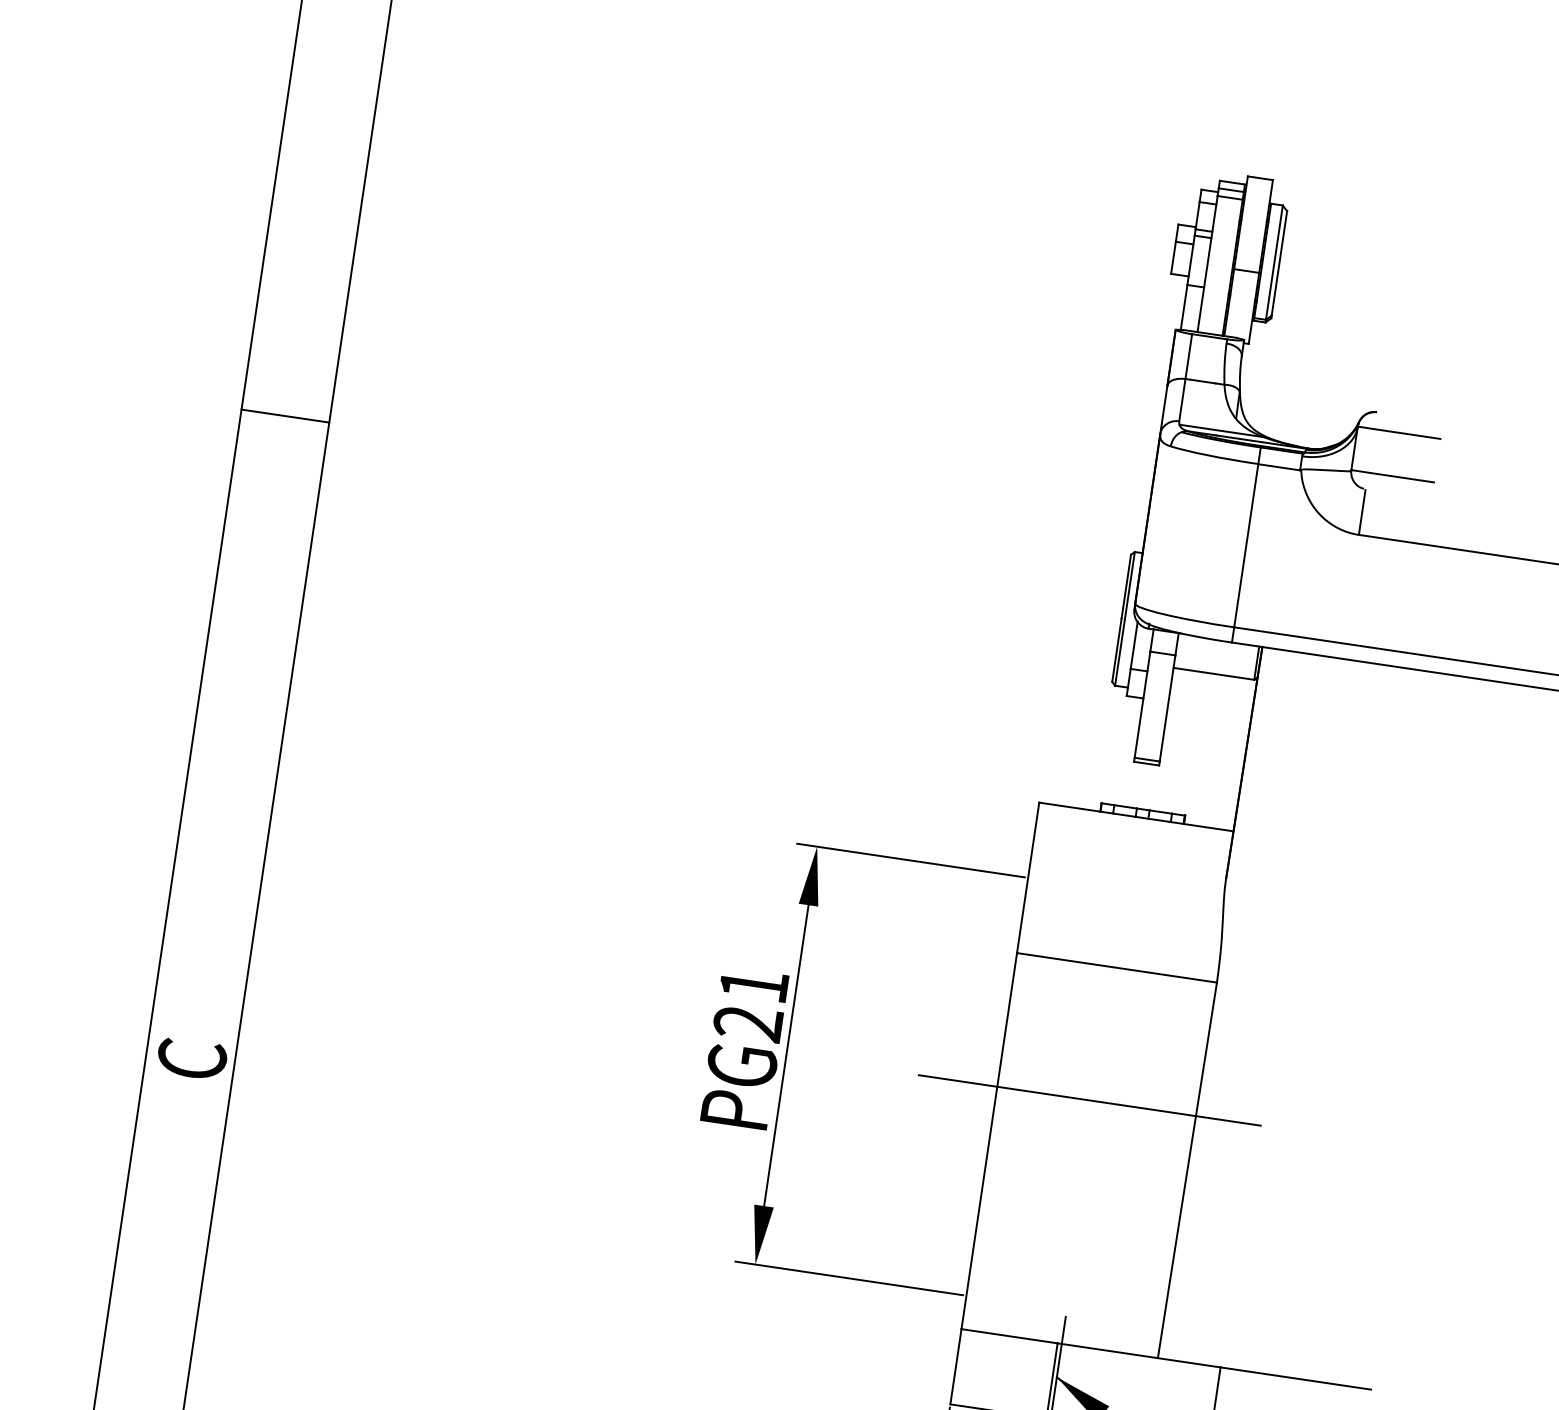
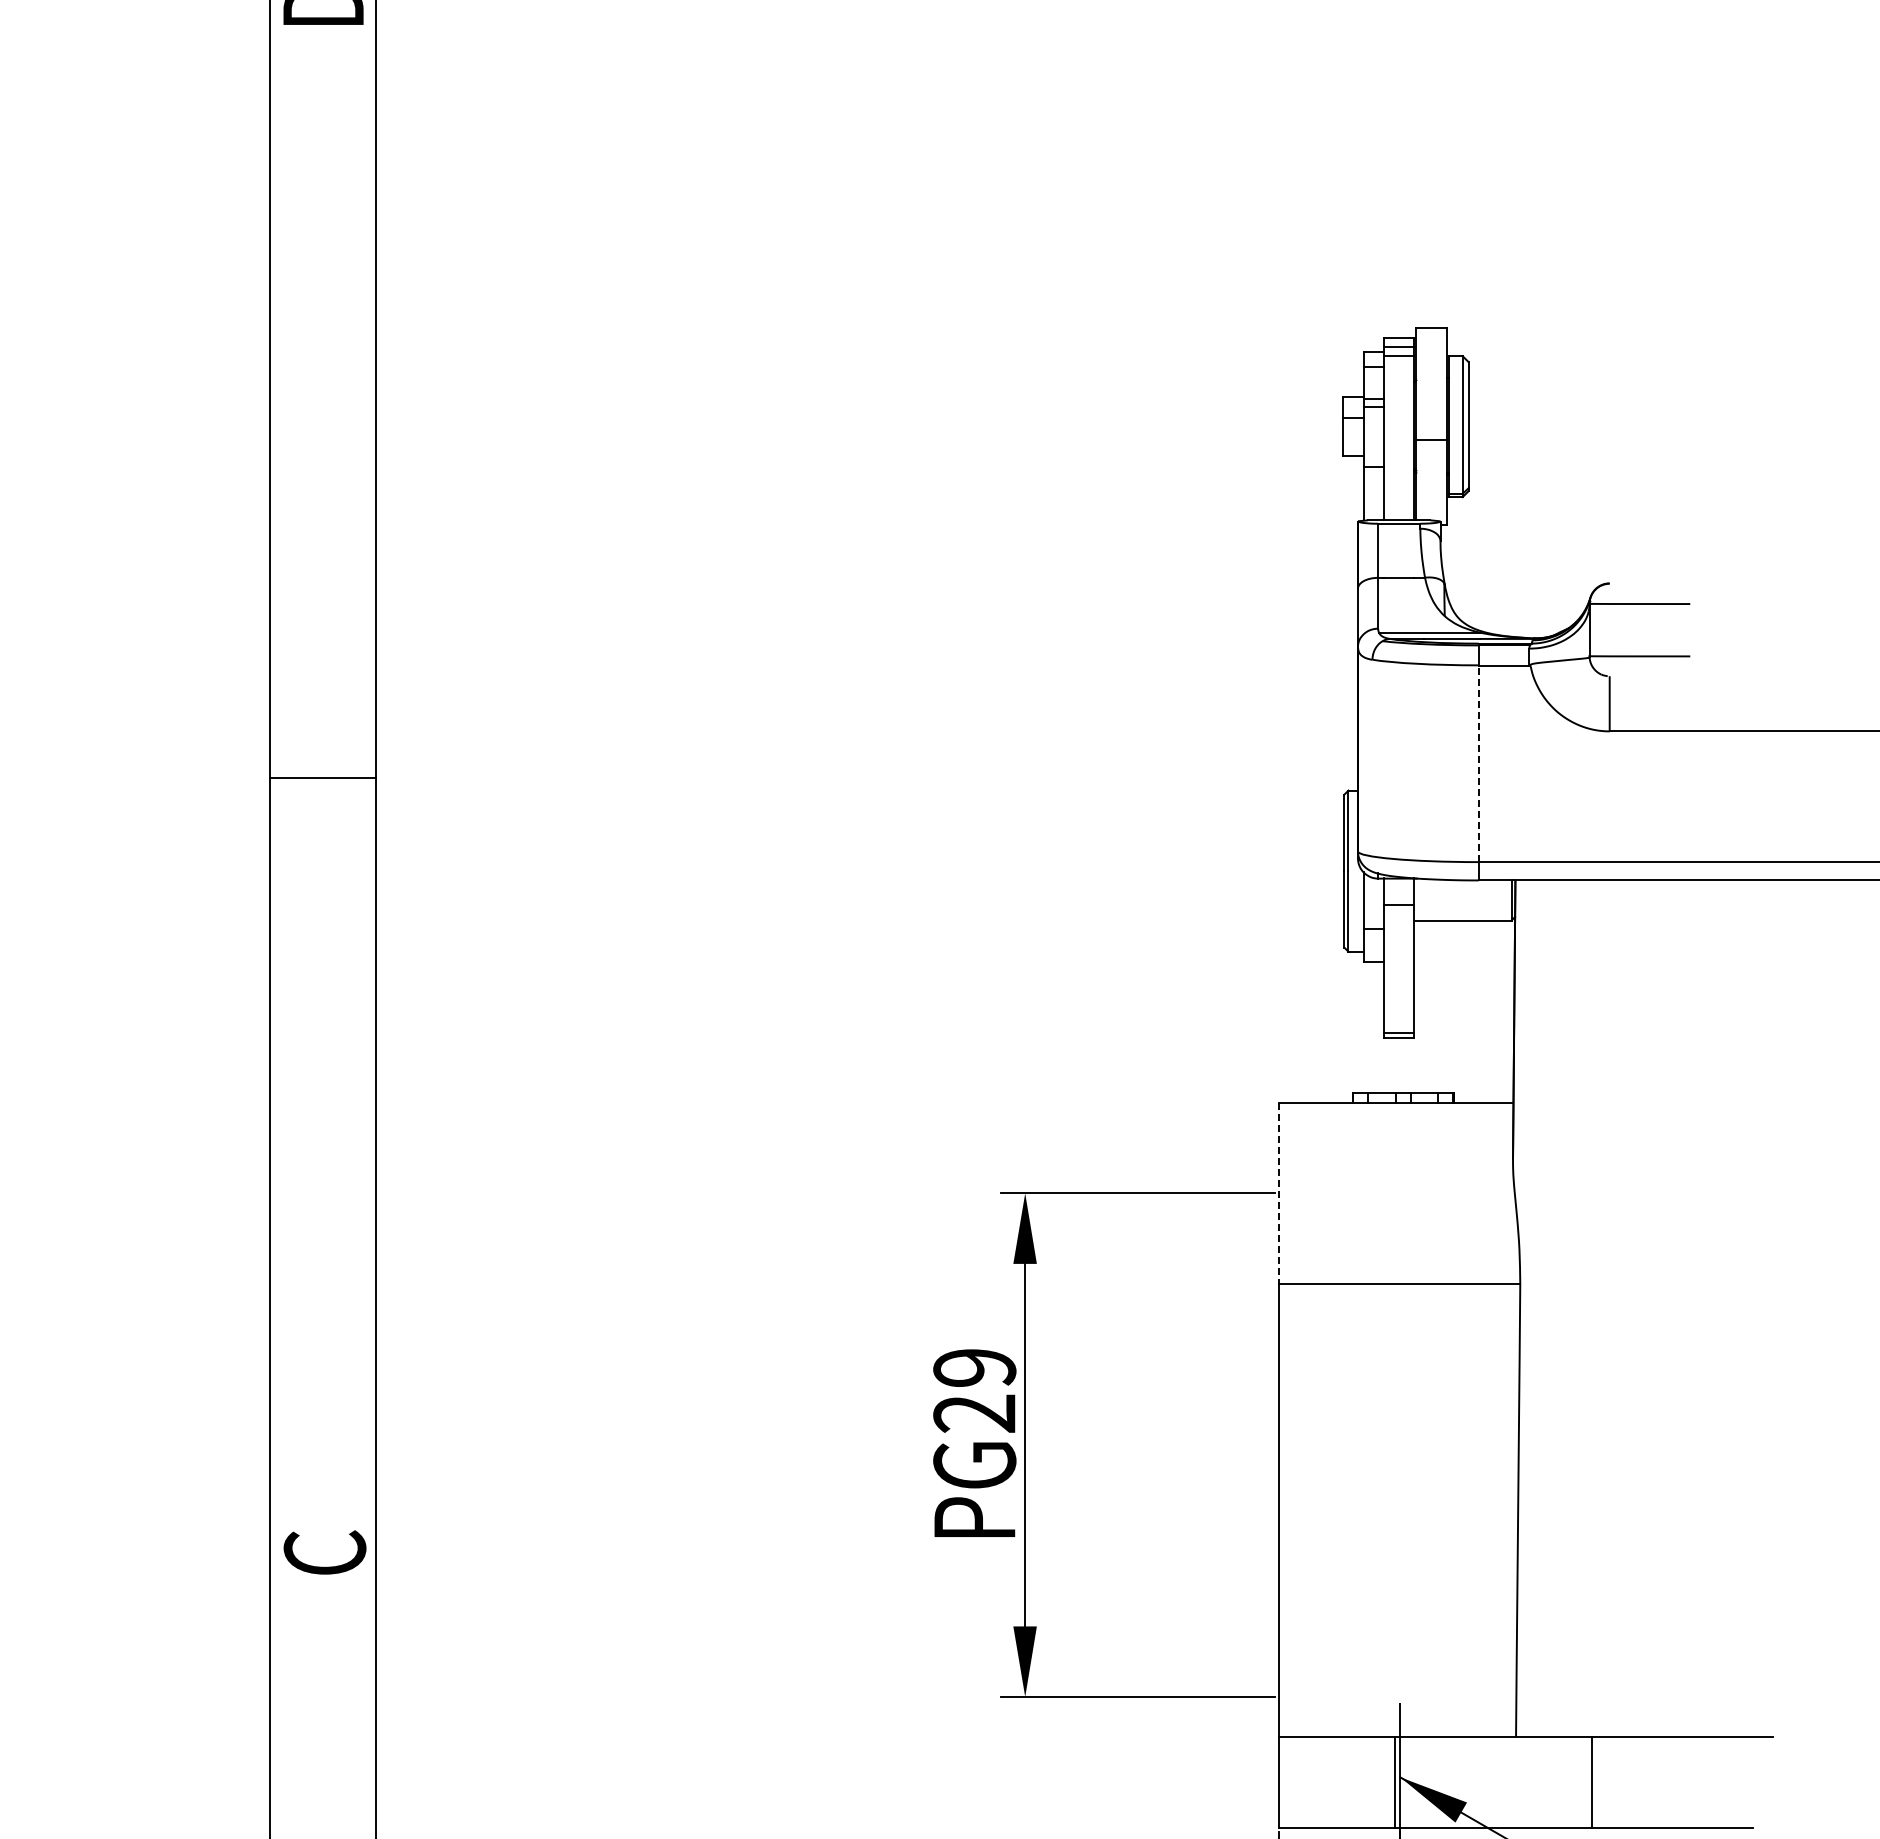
line: (1246, 545) -> (1478, 763), solid -> dashed
line: (1028, 877) -> (1279, 1193), solid -> dashed
text: (753, 984) -> (974, 1367), PG21 -> PG29
line: (1089, 1100) -> (1390, 1445), removed

